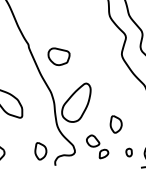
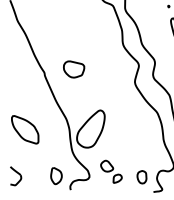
part: (59, 56) -> (74, 69), moved
part: (116, 124) -> (129, 150), removed
part: (128, 152) -> (141, 177), size x1.67

